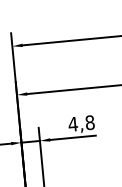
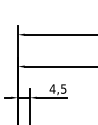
text: (89, 121) -> (63, 88), 4,8 -> 4,5

